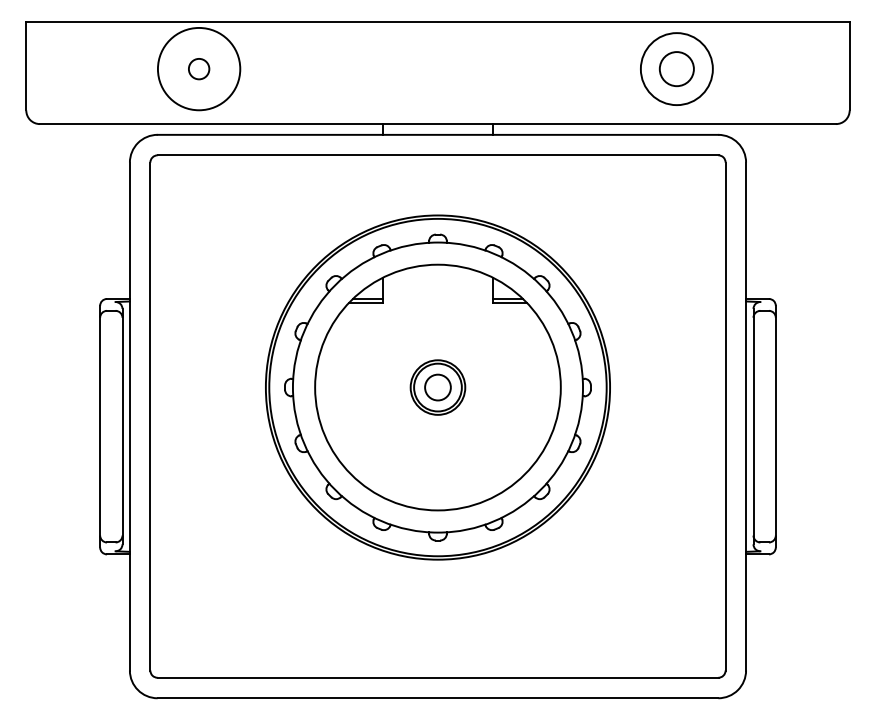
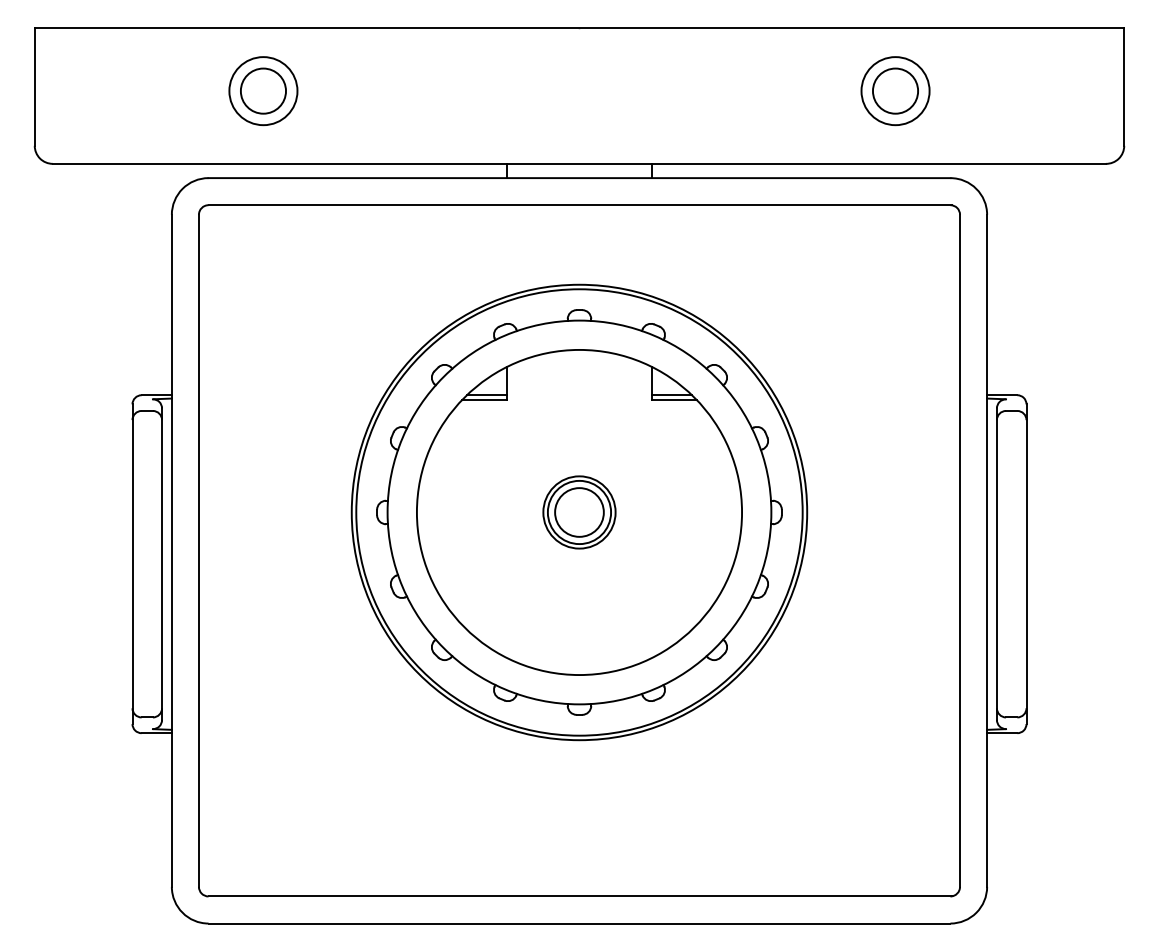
circle: (199, 68) -> (263, 90), size x1.67
circle: (199, 69) -> (263, 91), size x0.62
circle: (676, 69) -> (895, 91), size x0.71
circle: (438, 387) -> (579, 512), size x1.43

